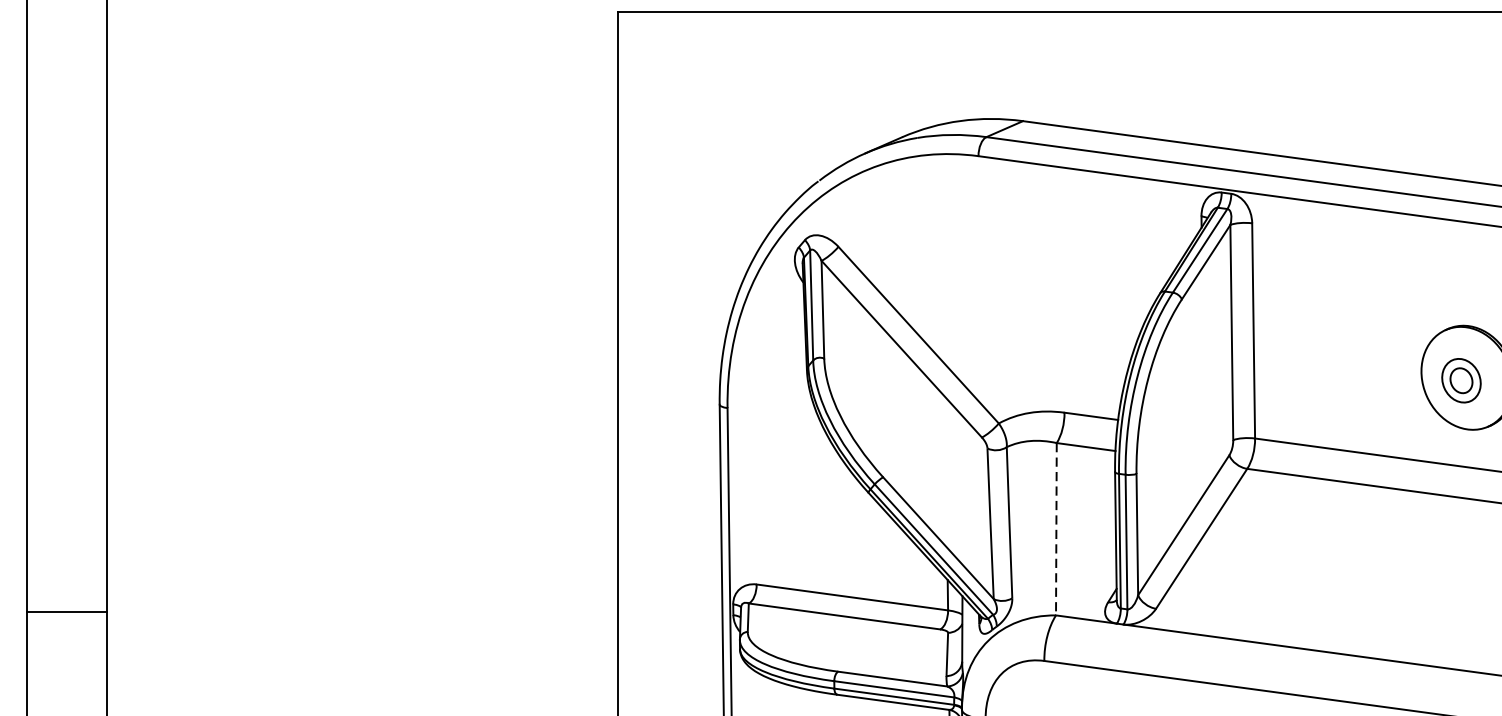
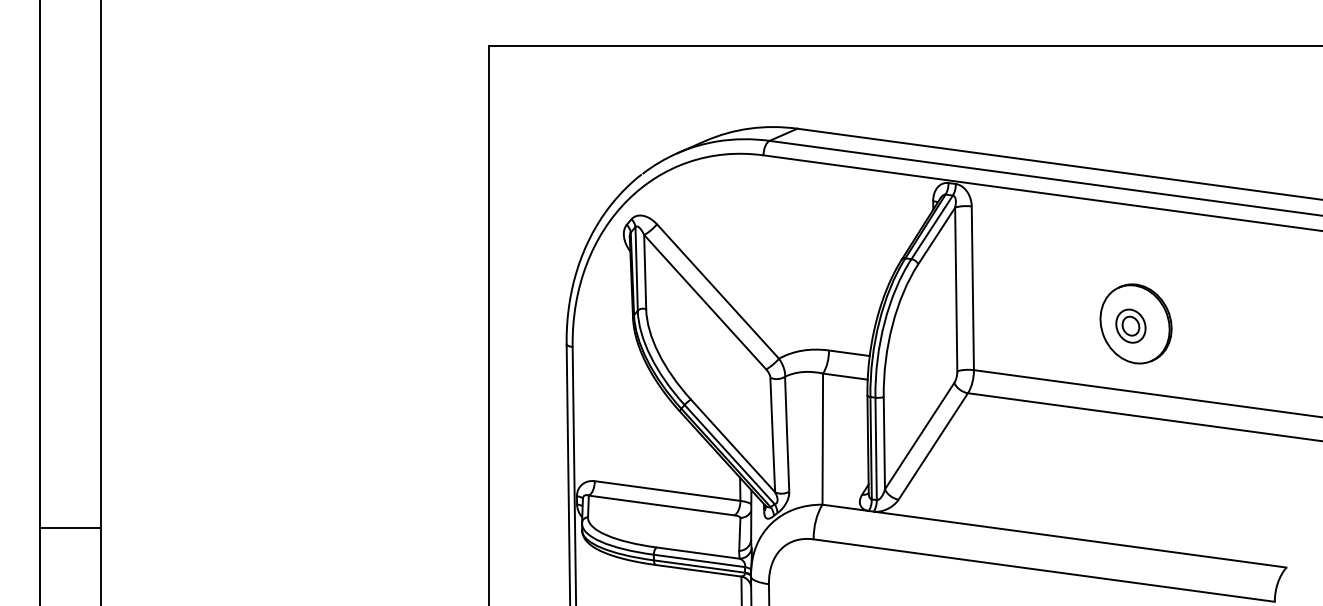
line: (1056, 529) -> (822, 439), dashed -> solid
line: (66, 612) -> (69, 528), moved

